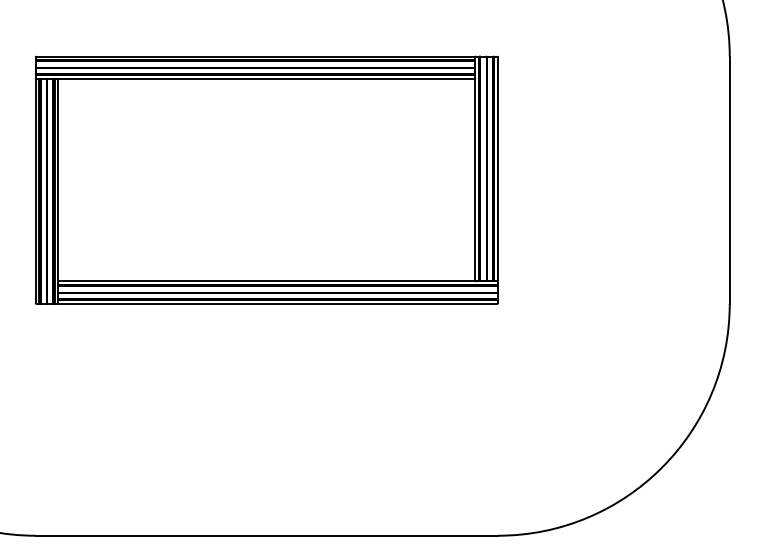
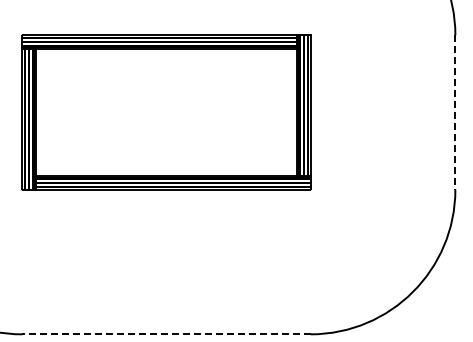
line: (729, 180) -> (455, 112), solid -> dashed
line: (266, 536) -> (166, 334), solid -> dashed

